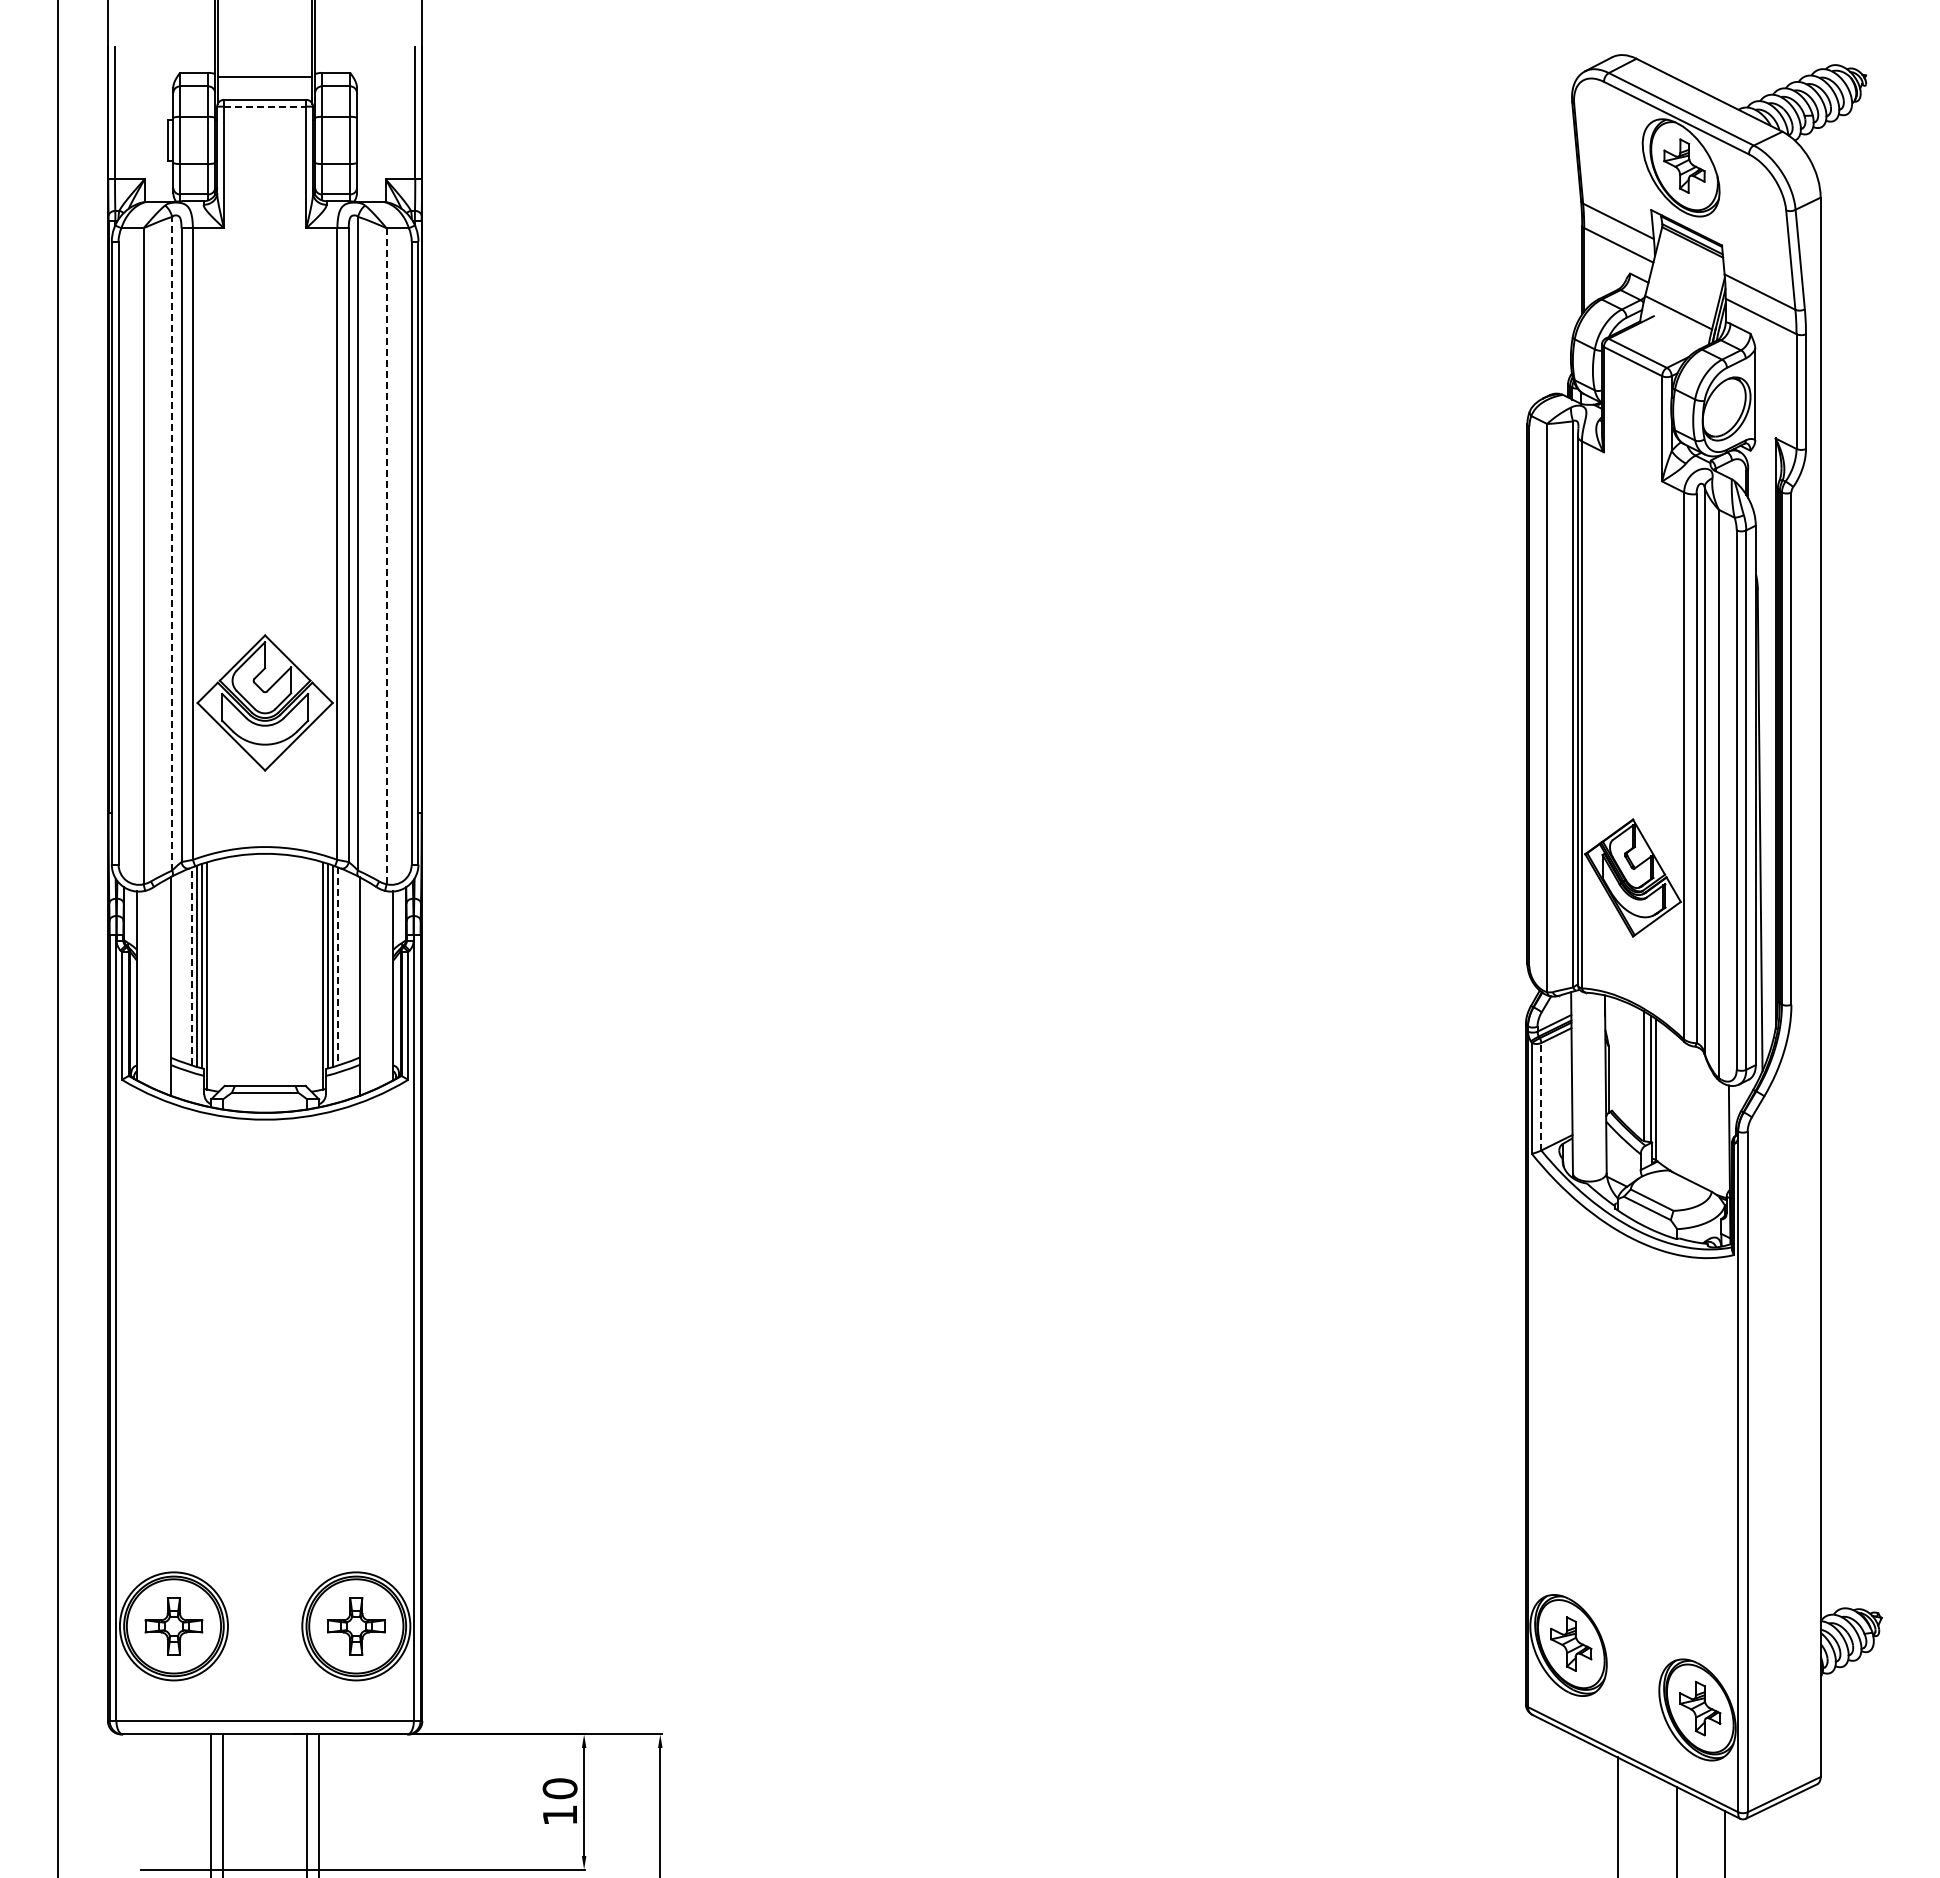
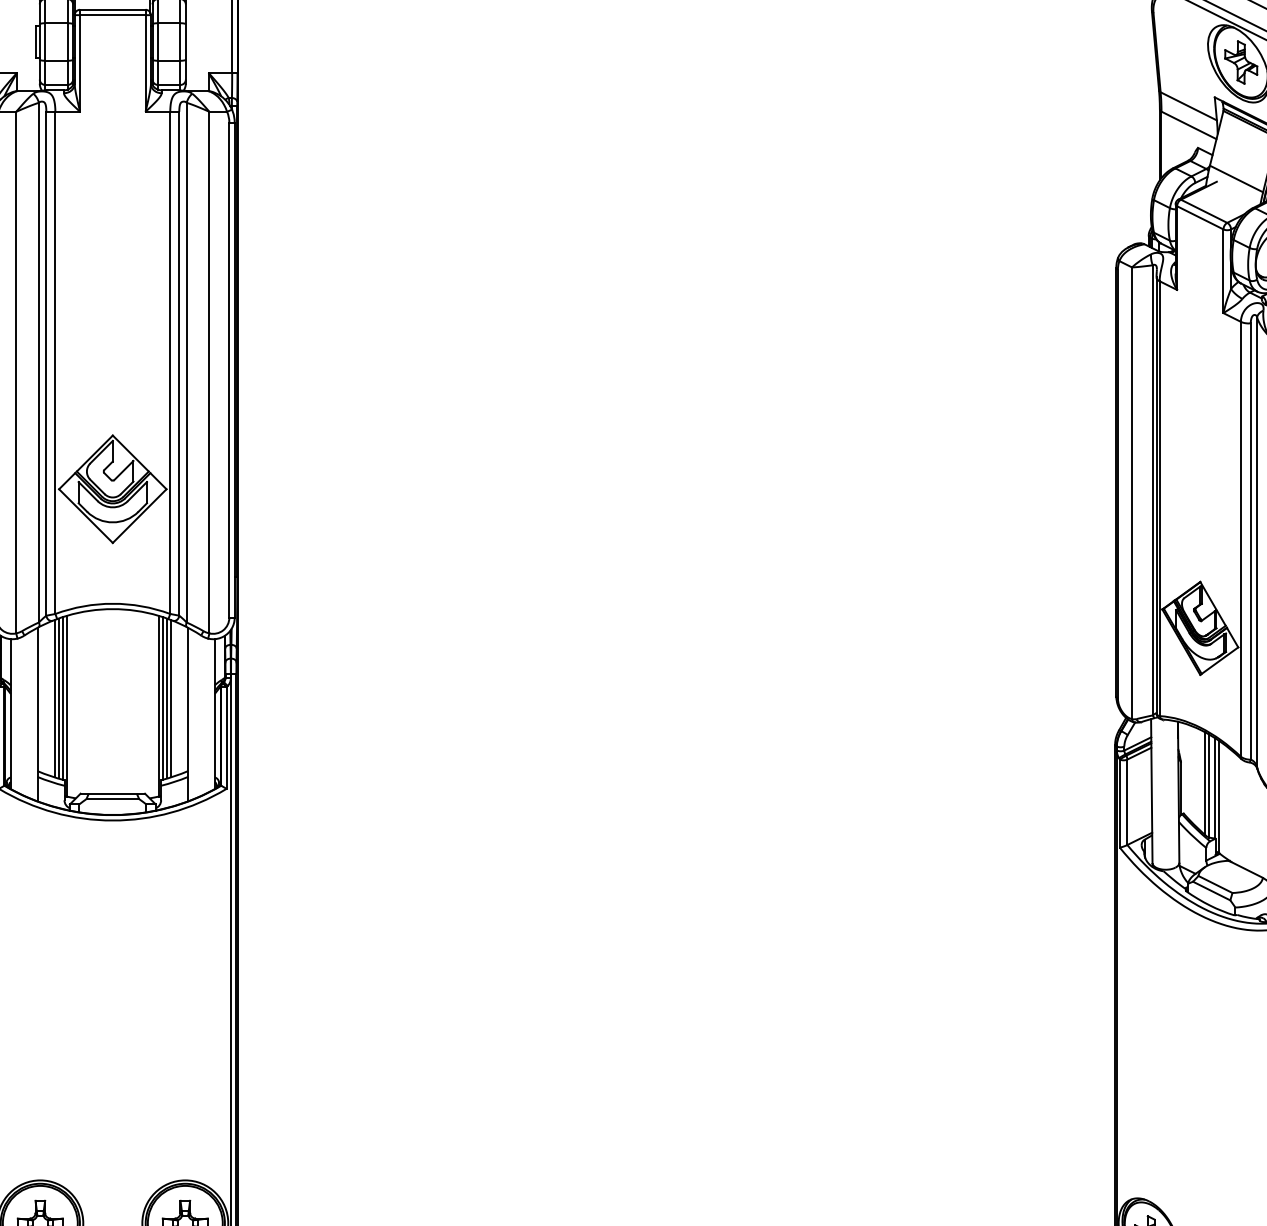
line: (265, 106) -> (113, 15), dashed -> solid
line: (172, 543) -> (39, 362), dashed -> solid
line: (386, 556) -> (209, 372), dashed -> solid
line: (192, 966) -> (55, 698), dashed -> solid
line: (338, 966) -> (171, 698), dashed -> solid
line: (1638, 1072) -> (1204, 783), added
line: (1541, 1096) -> (1127, 802), dashed -> solid

